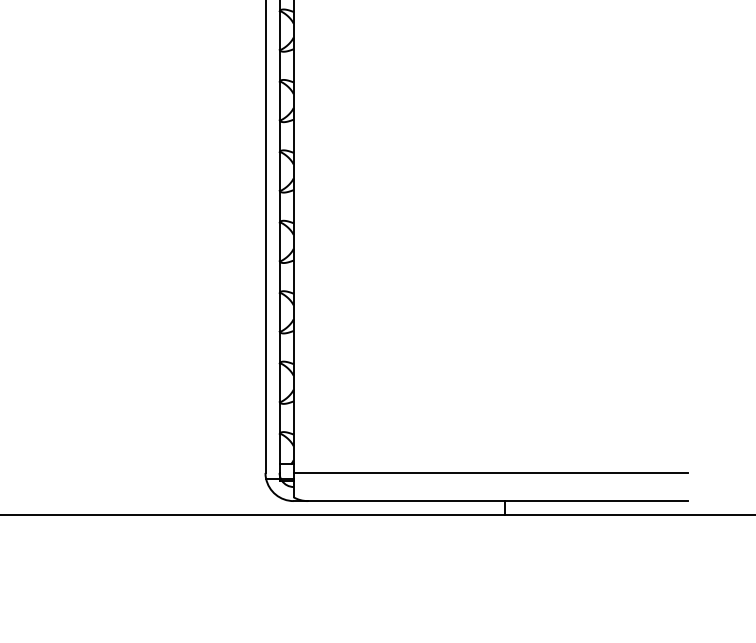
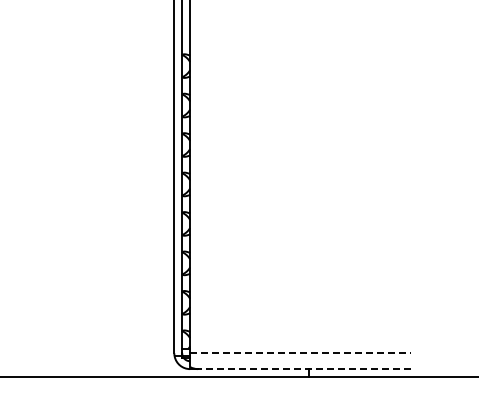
line: (492, 473) -> (301, 353), solid -> dashed
line: (497, 501) -> (304, 369), solid -> dashed

